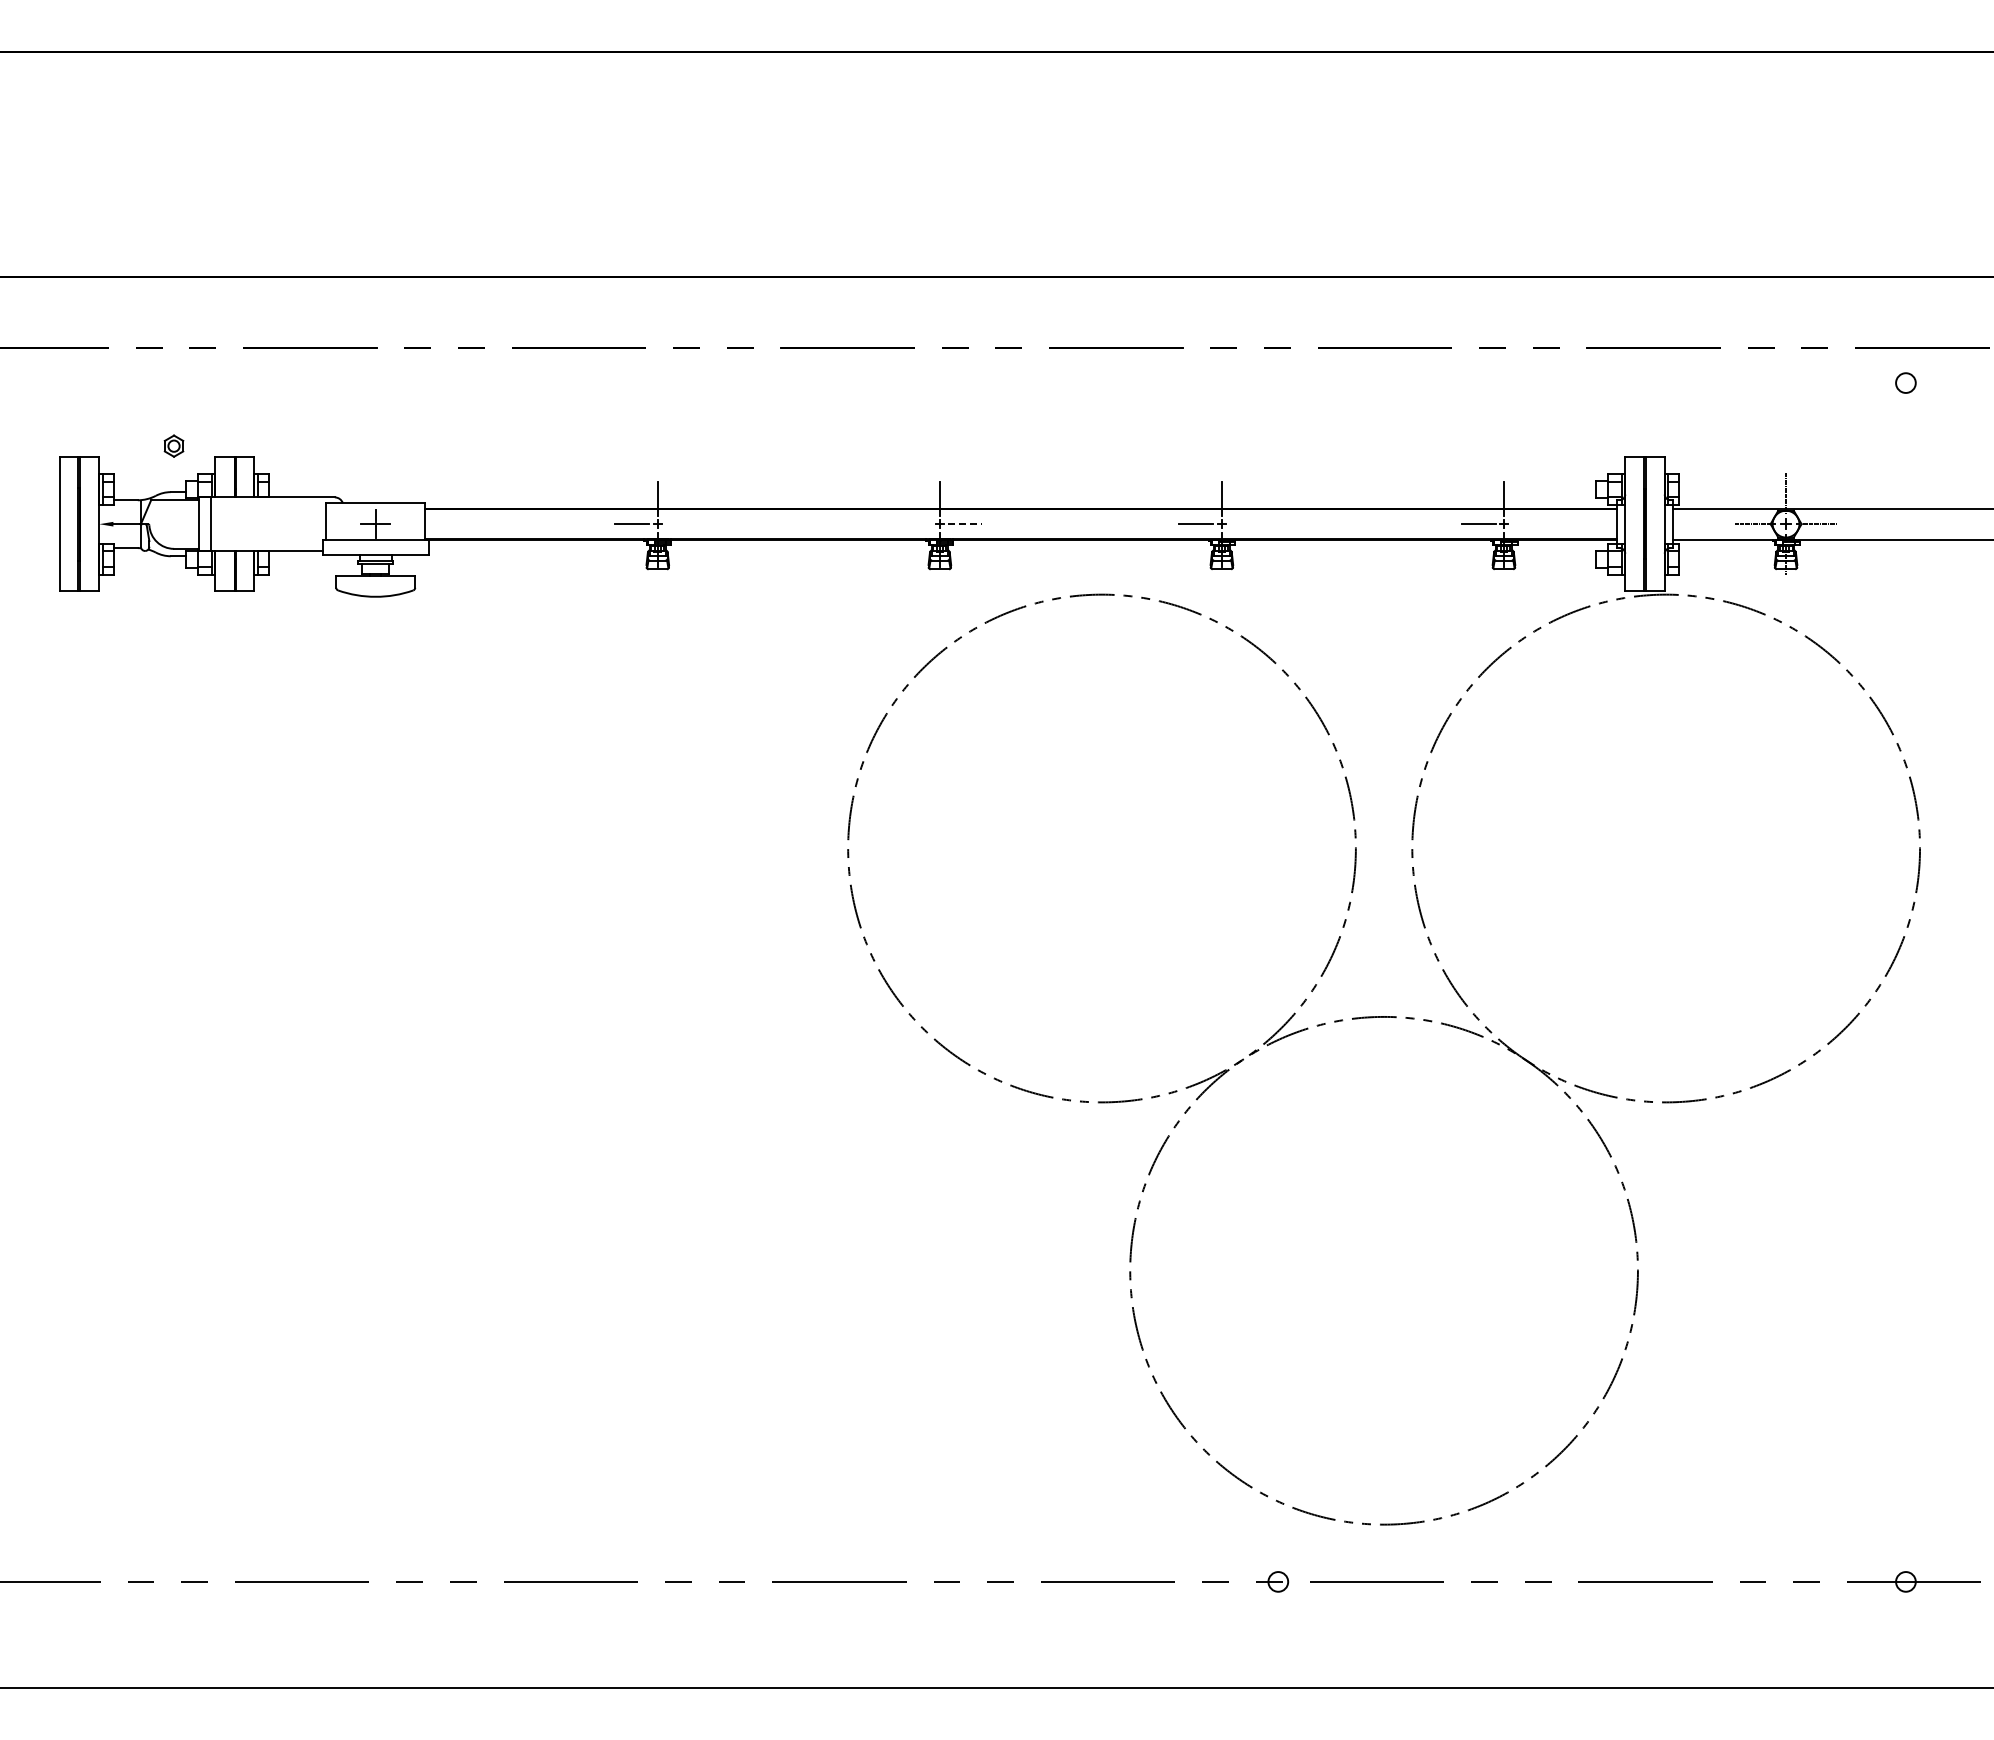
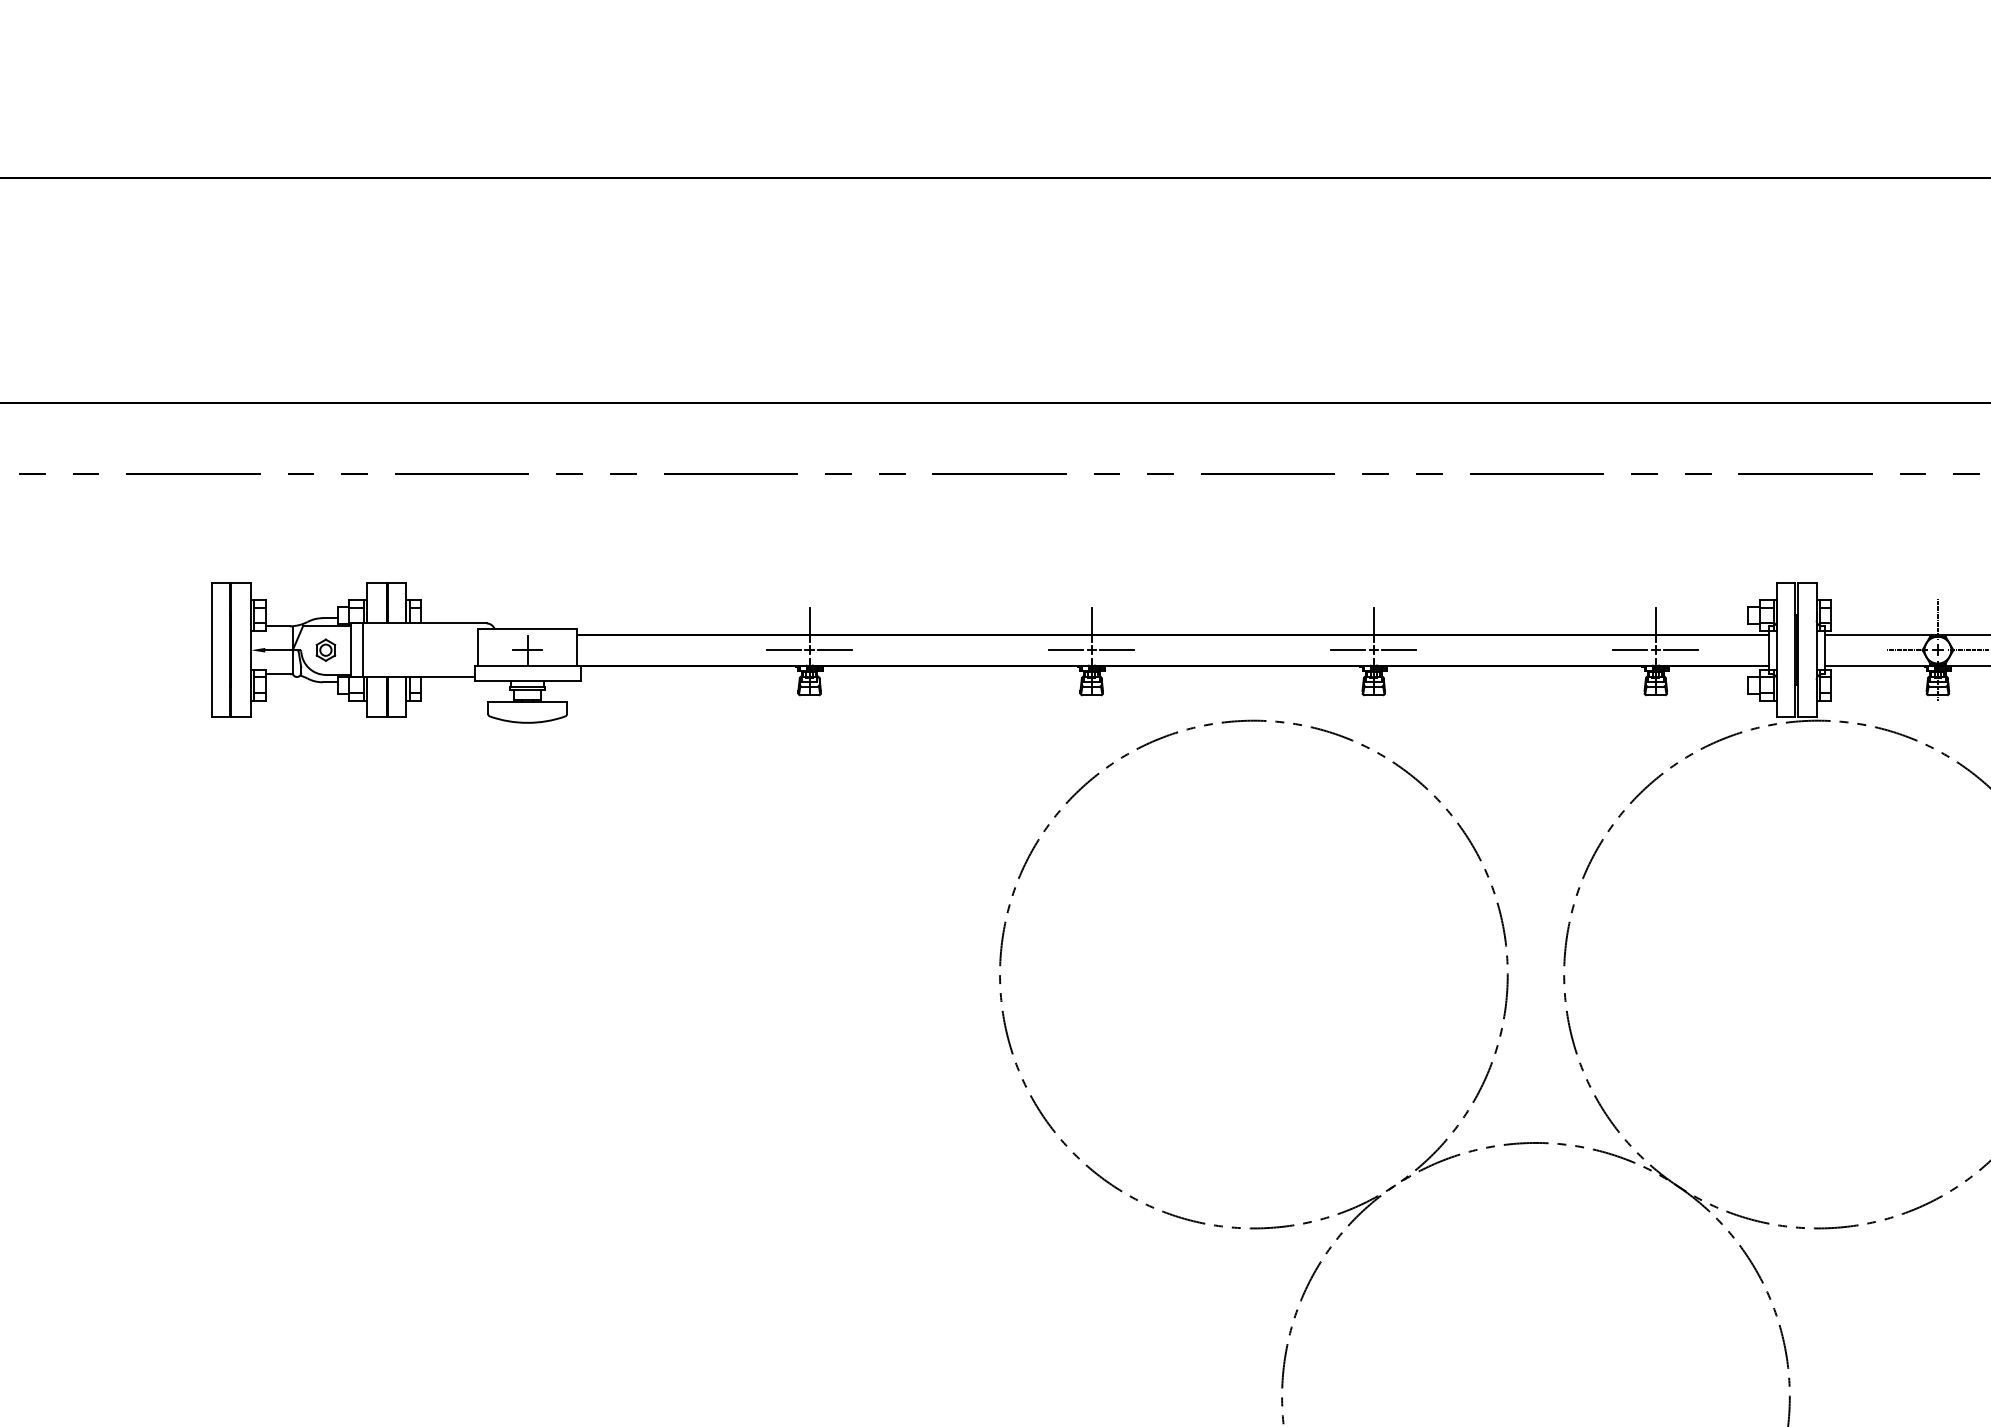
part: (173, 445) -> (325, 649), moved
line: (683, 524) -> (835, 650), added
line: (914, 524) -> (1066, 650), added
line: (965, 524) -> (1117, 650), dashed -> solid
line: (1247, 524) -> (1399, 650), added
line: (1529, 524) -> (1681, 650), added

